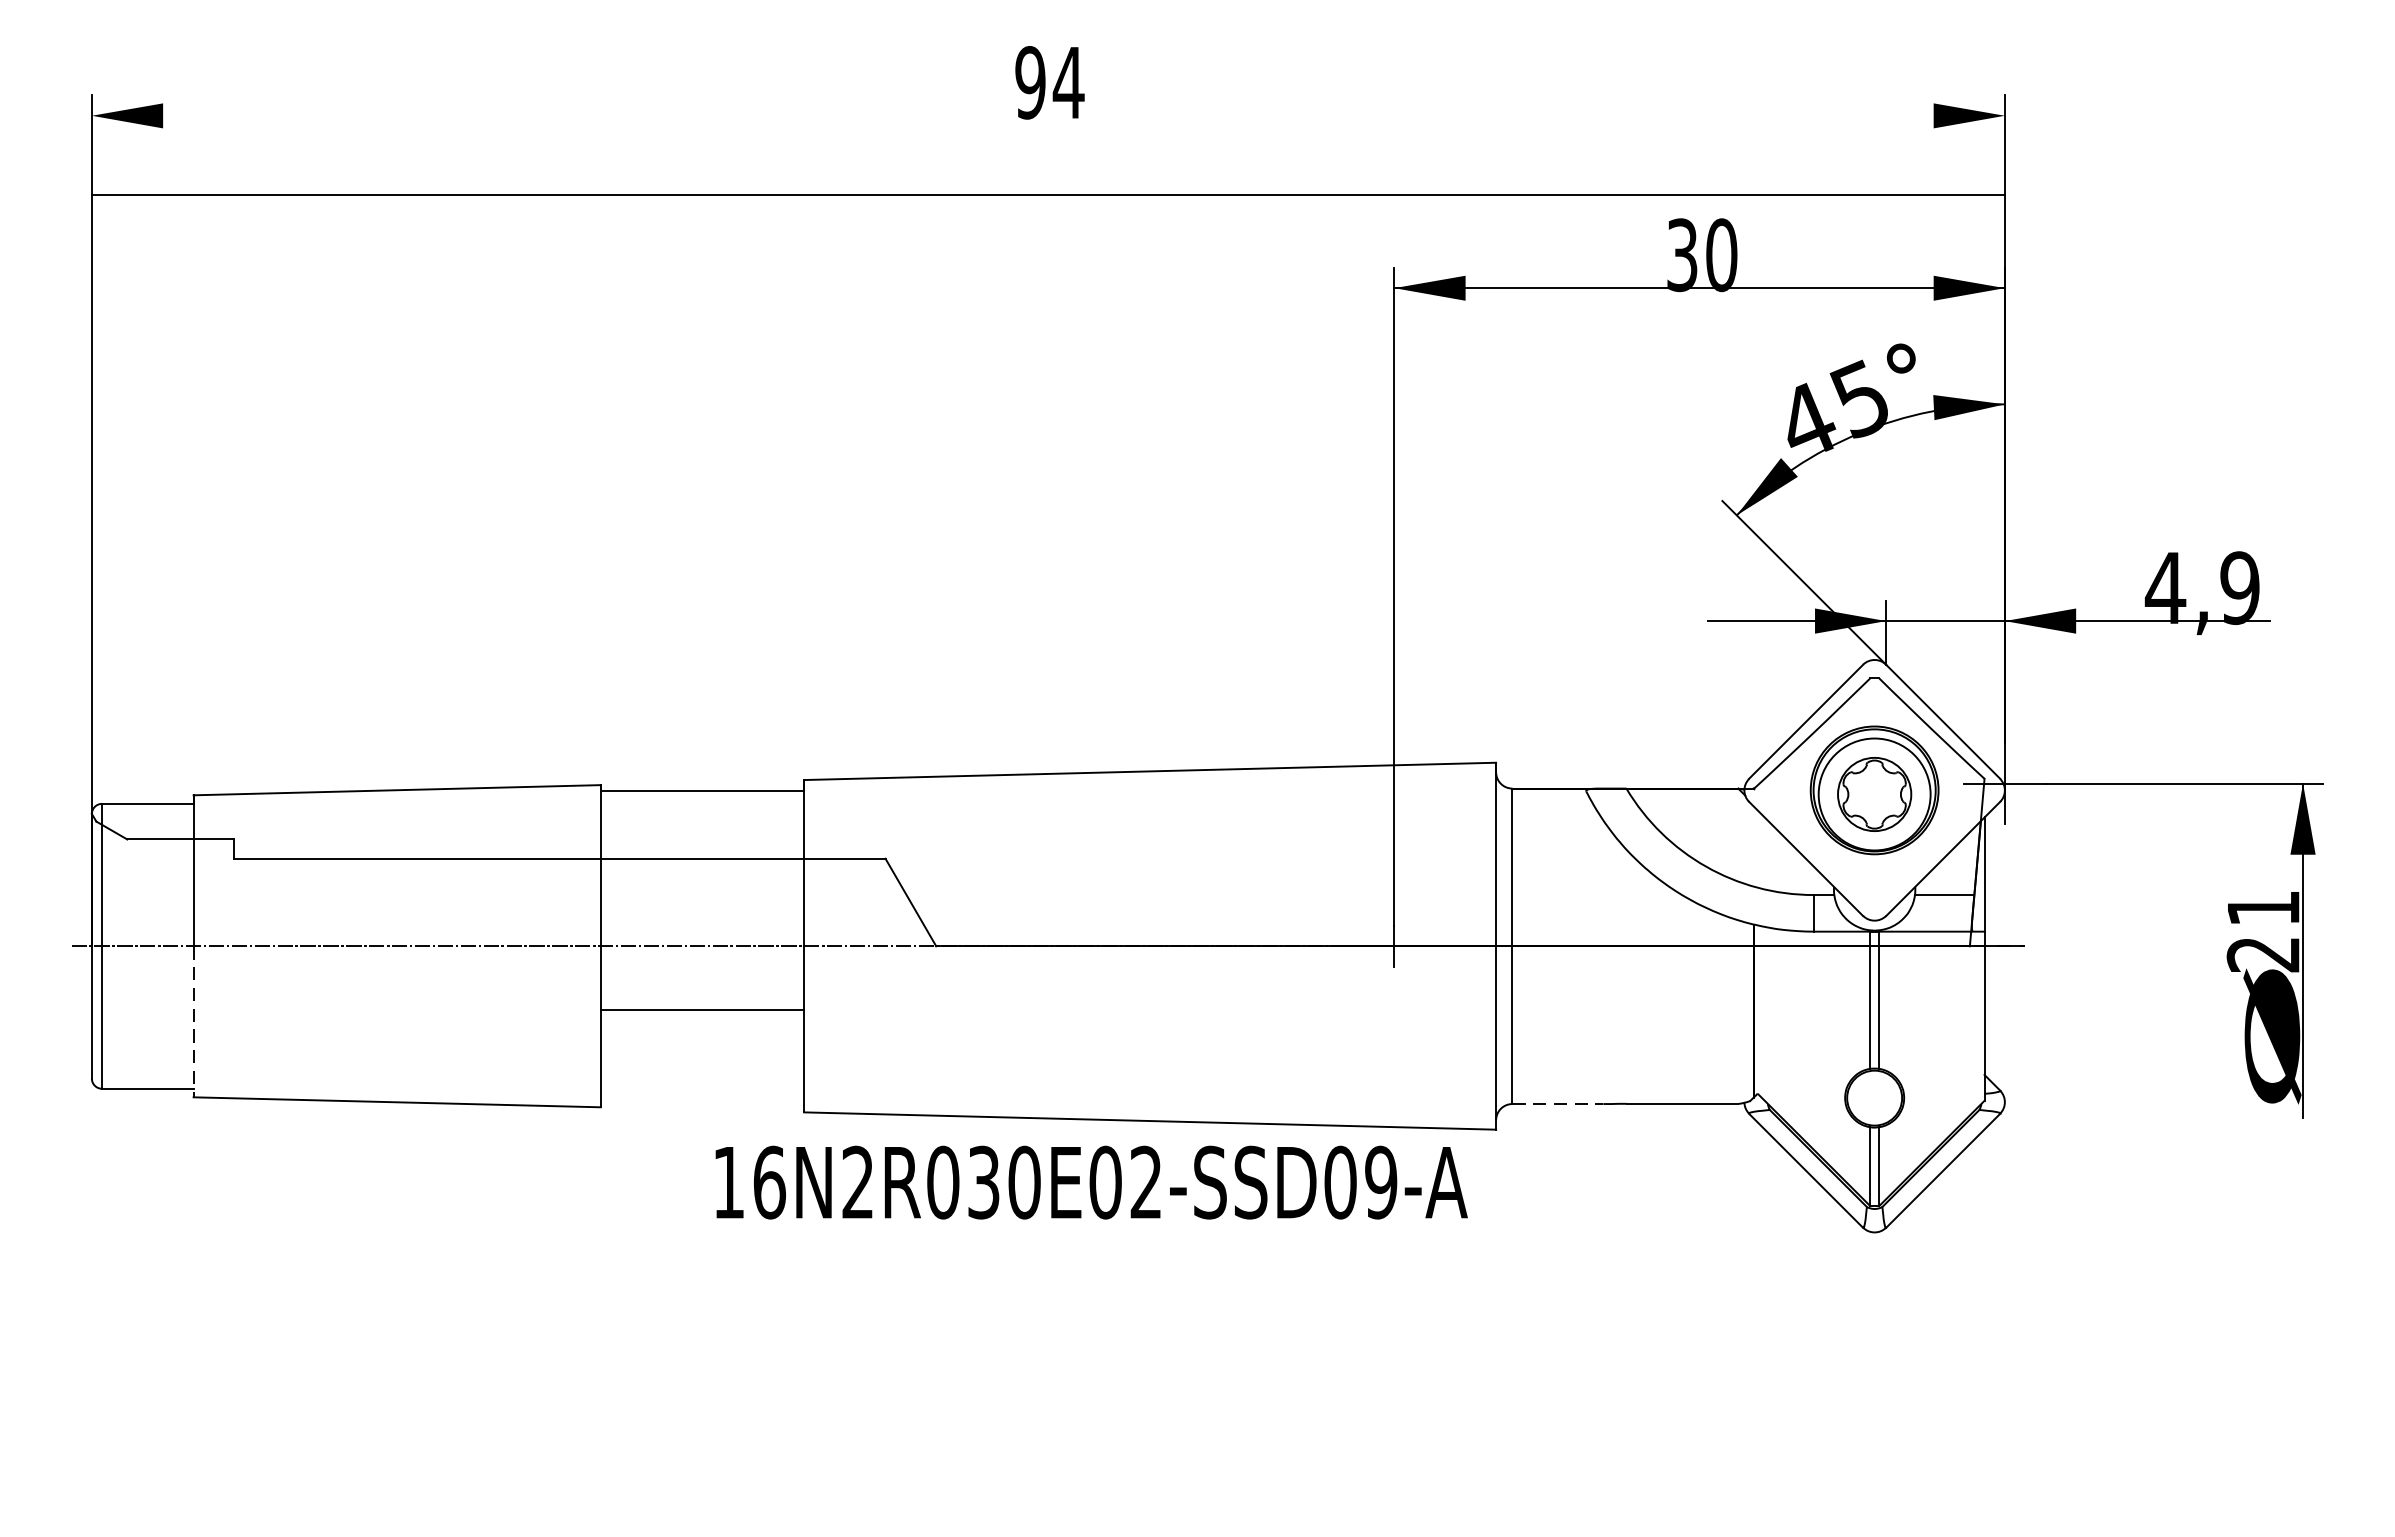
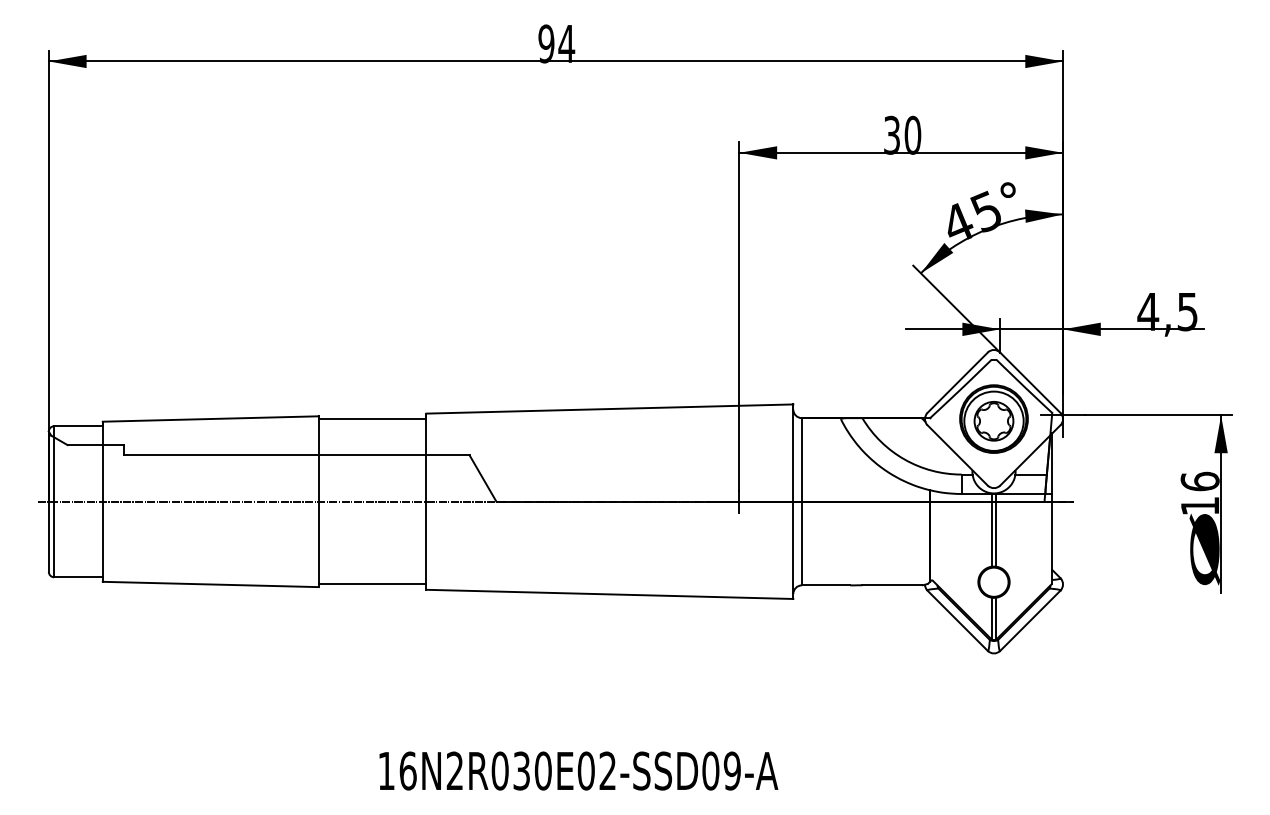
line: (1047, 195) -> (555, 61), moved
text: (2239, 587) -> (1187, 311), 4,9 -> 4,5
text: (2262, 930) -> (1199, 493), 21 -> 16
line: (702, 1009) -> (372, 584), moved
line: (193, 1023) -> (102, 542), dashed -> solid
line: (1558, 1104) -> (826, 585), dashed -> solid
text: (1090, 1181) -> (578, 770), moved

